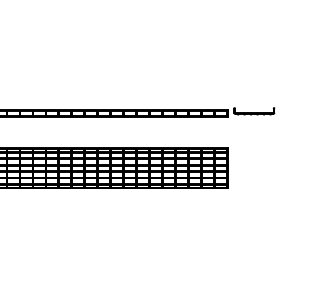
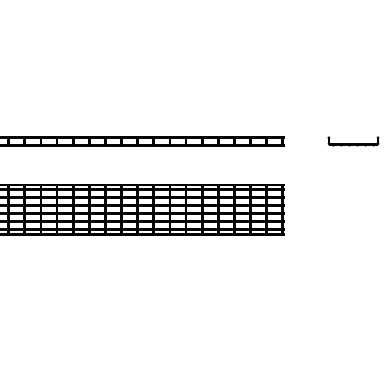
part: (254, 111) -> (353, 141), moved

